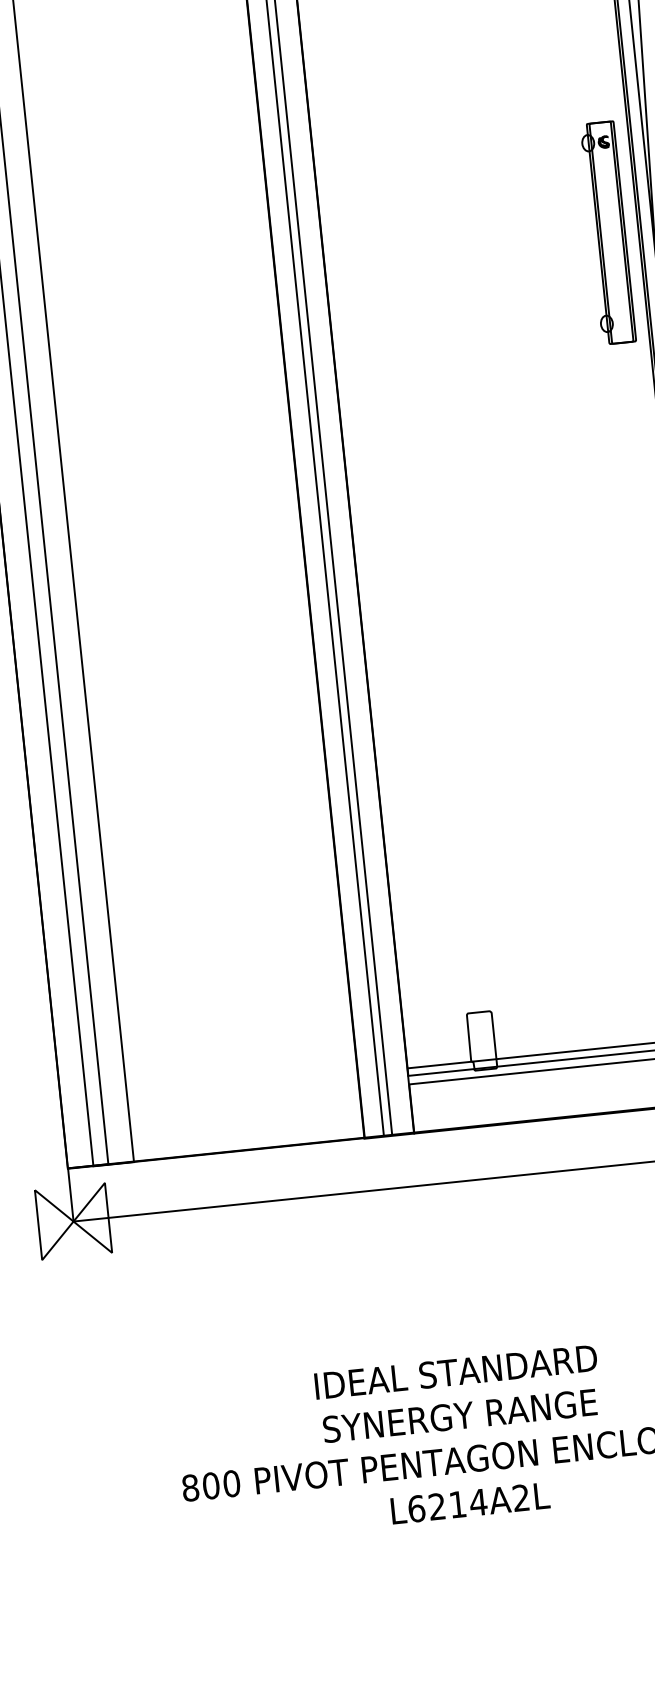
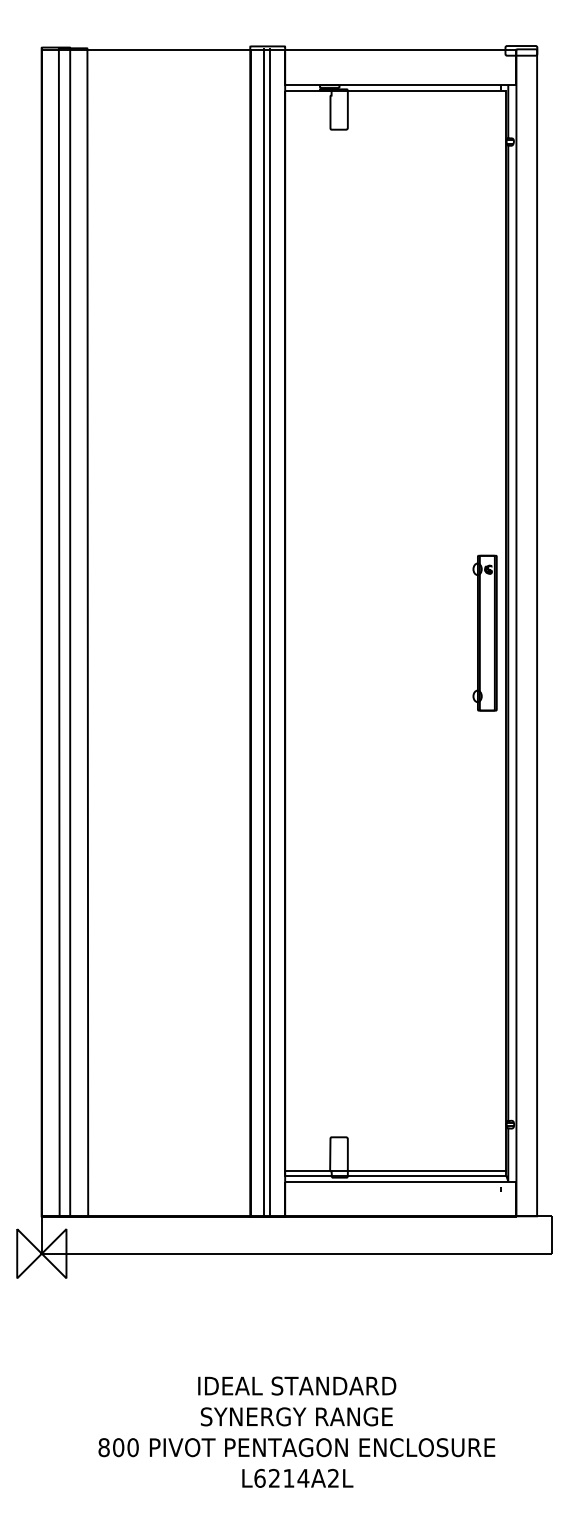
part: (607, 232) -> (484, 632), moved

